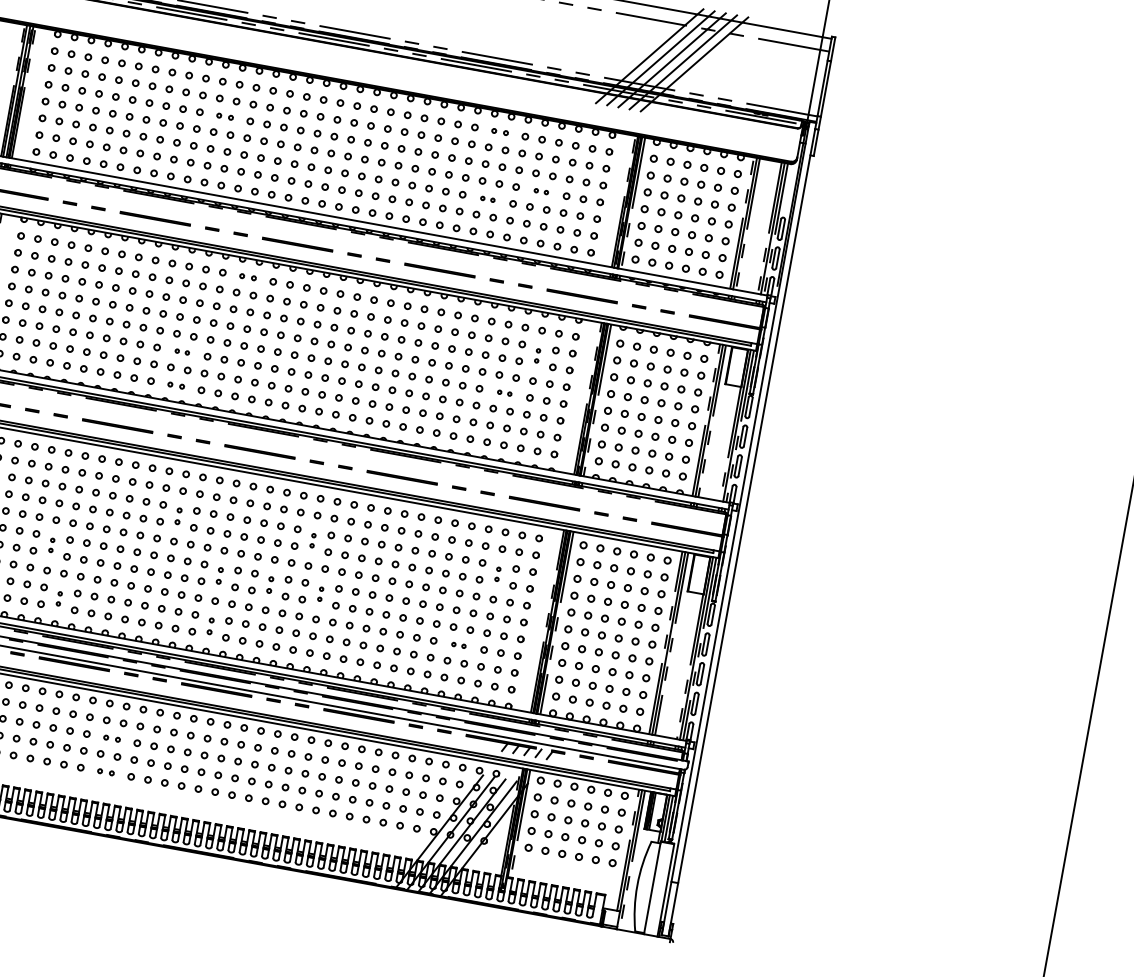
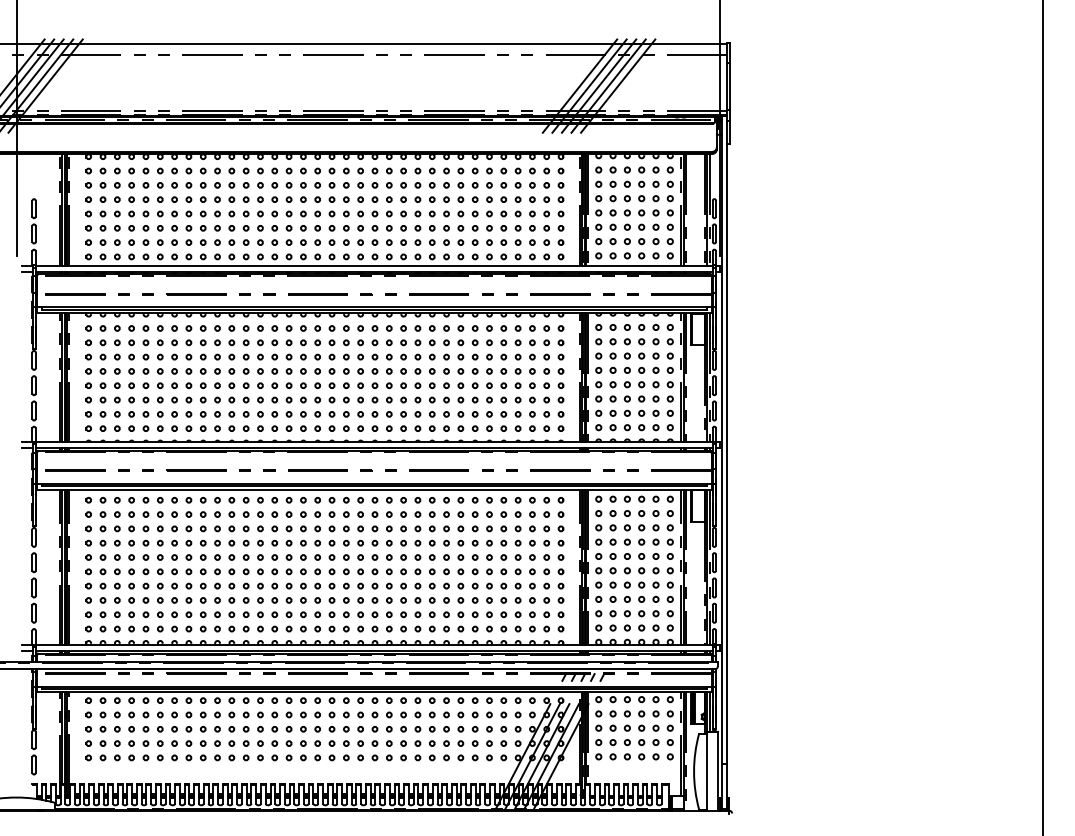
part: (224, 116) -> (238, 199), size x1.43
part: (499, 131) -> (467, 170), size x1.43
part: (540, 190) -> (510, 213), size x1.67
part: (487, 199) -> (467, 228), size x1.67
part: (247, 277) -> (281, 328), size x1.43
part: (181, 351) -> (238, 399), size x1.67
part: (537, 355) -> (532, 349), size x1.67
part: (175, 385) -> (238, 428), size x1.43
part: (504, 392) -> (510, 385), size x1.67
part: (178, 515) -> (260, 535), size x1.43
part: (312, 540) -> (374, 535), size x1.67
part: (52, 544) -> (160, 578), size x1.67
part: (498, 573) -> (532, 535), size x1.67
part: (219, 575) -> (303, 578), size x1.43
part: (270, 584) -> (346, 578), size x1.43
part: (320, 593) -> (389, 578), size x1.67
part: (59, 598) -> (174, 621), size x1.67
part: (210, 625) -> (303, 621), size x1.43
part: (458, 645) -> (510, 600), size x1.67
part: (111, 738) -> (238, 729), size x1.43
part: (105, 771) -> (238, 757), size x1.43

